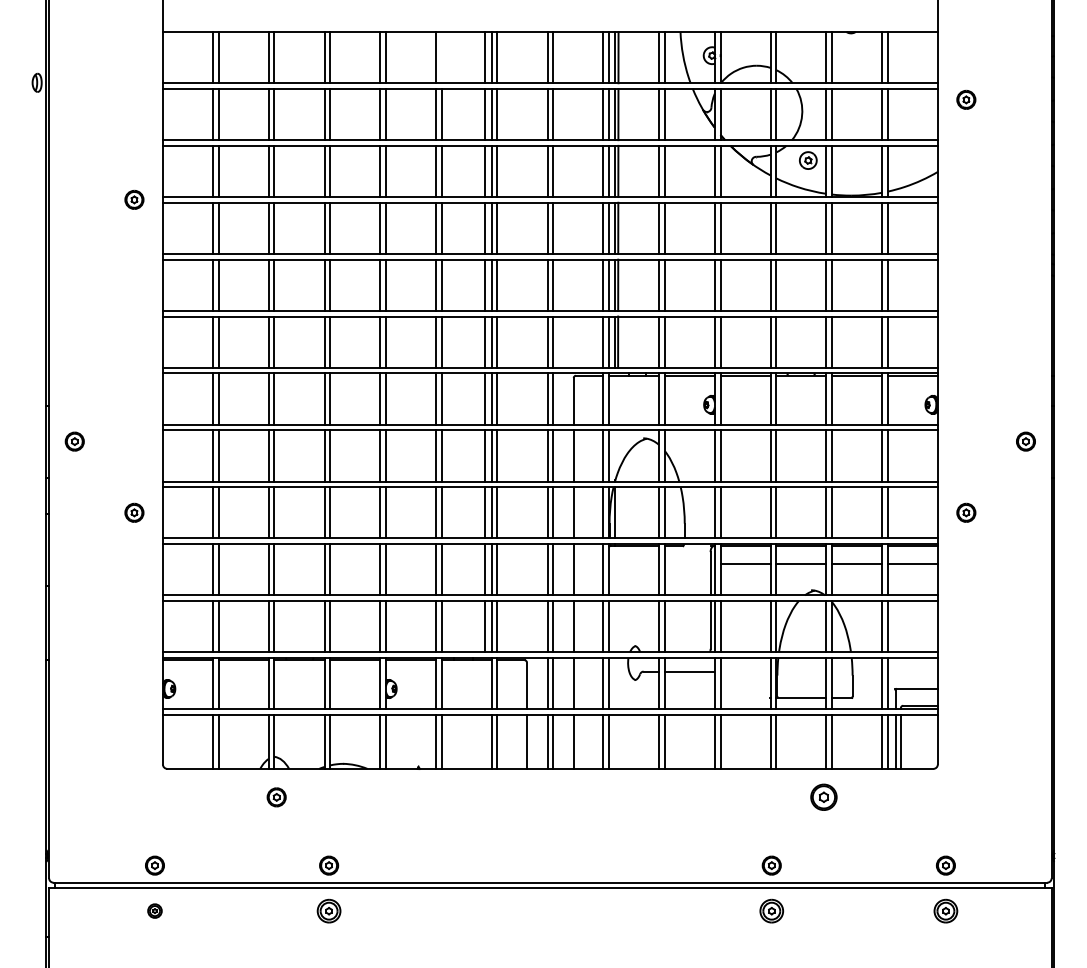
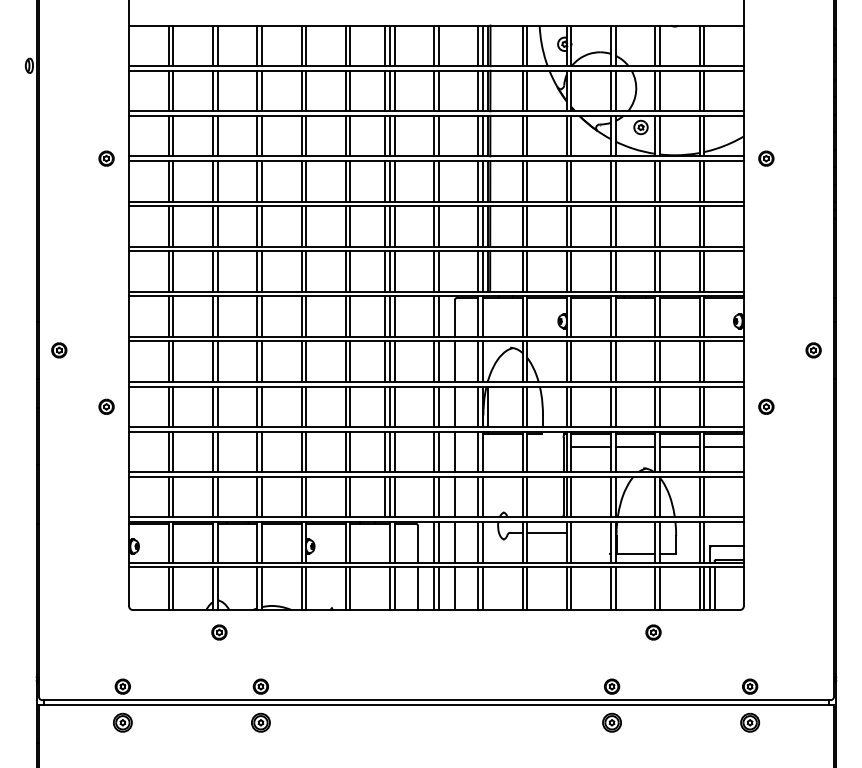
line: (441, 57) -> (350, 45), added
part: (966, 99) -> (766, 158), moved
part: (824, 797) -> (653, 632), size x0.71
part: (154, 910) -> (122, 722), size x1.67

